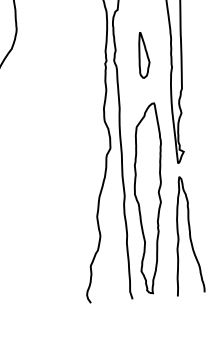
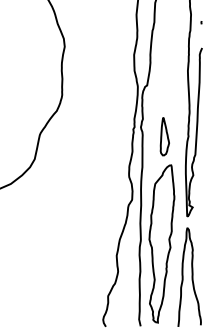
part: (143, 54) -> (164, 136), moved

